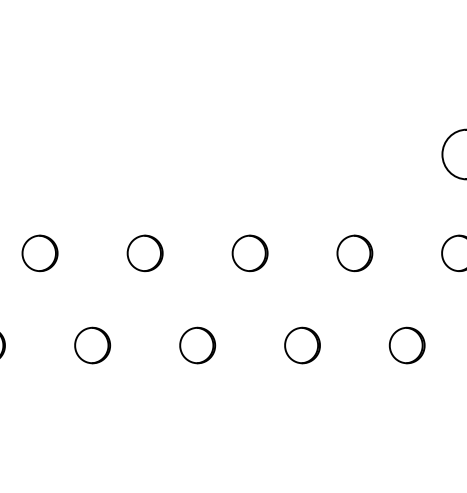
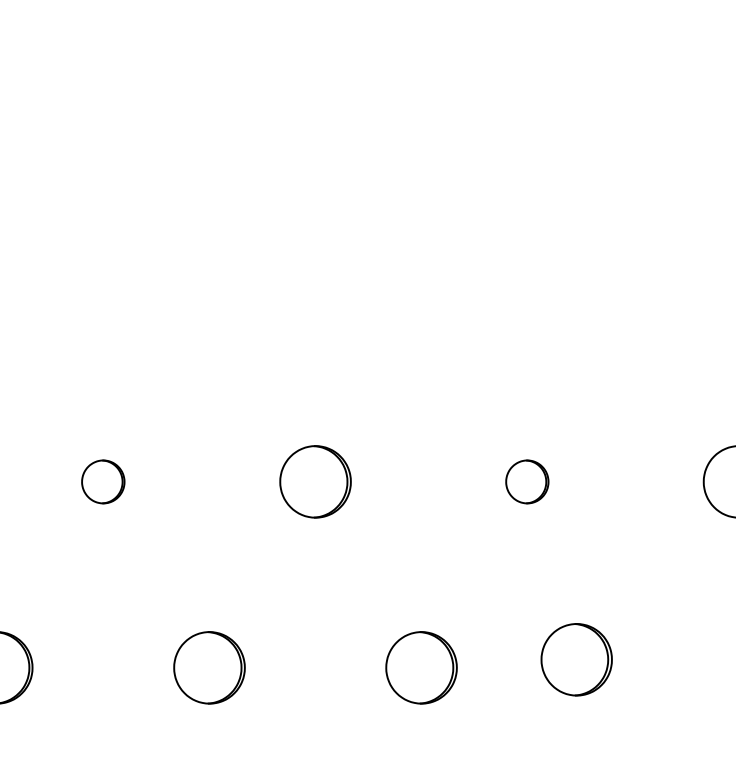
part: (39, 253) -> (102, 482), size x0.6
part: (249, 253) -> (526, 482), size x0.6
part: (302, 345) -> (576, 659), moved

